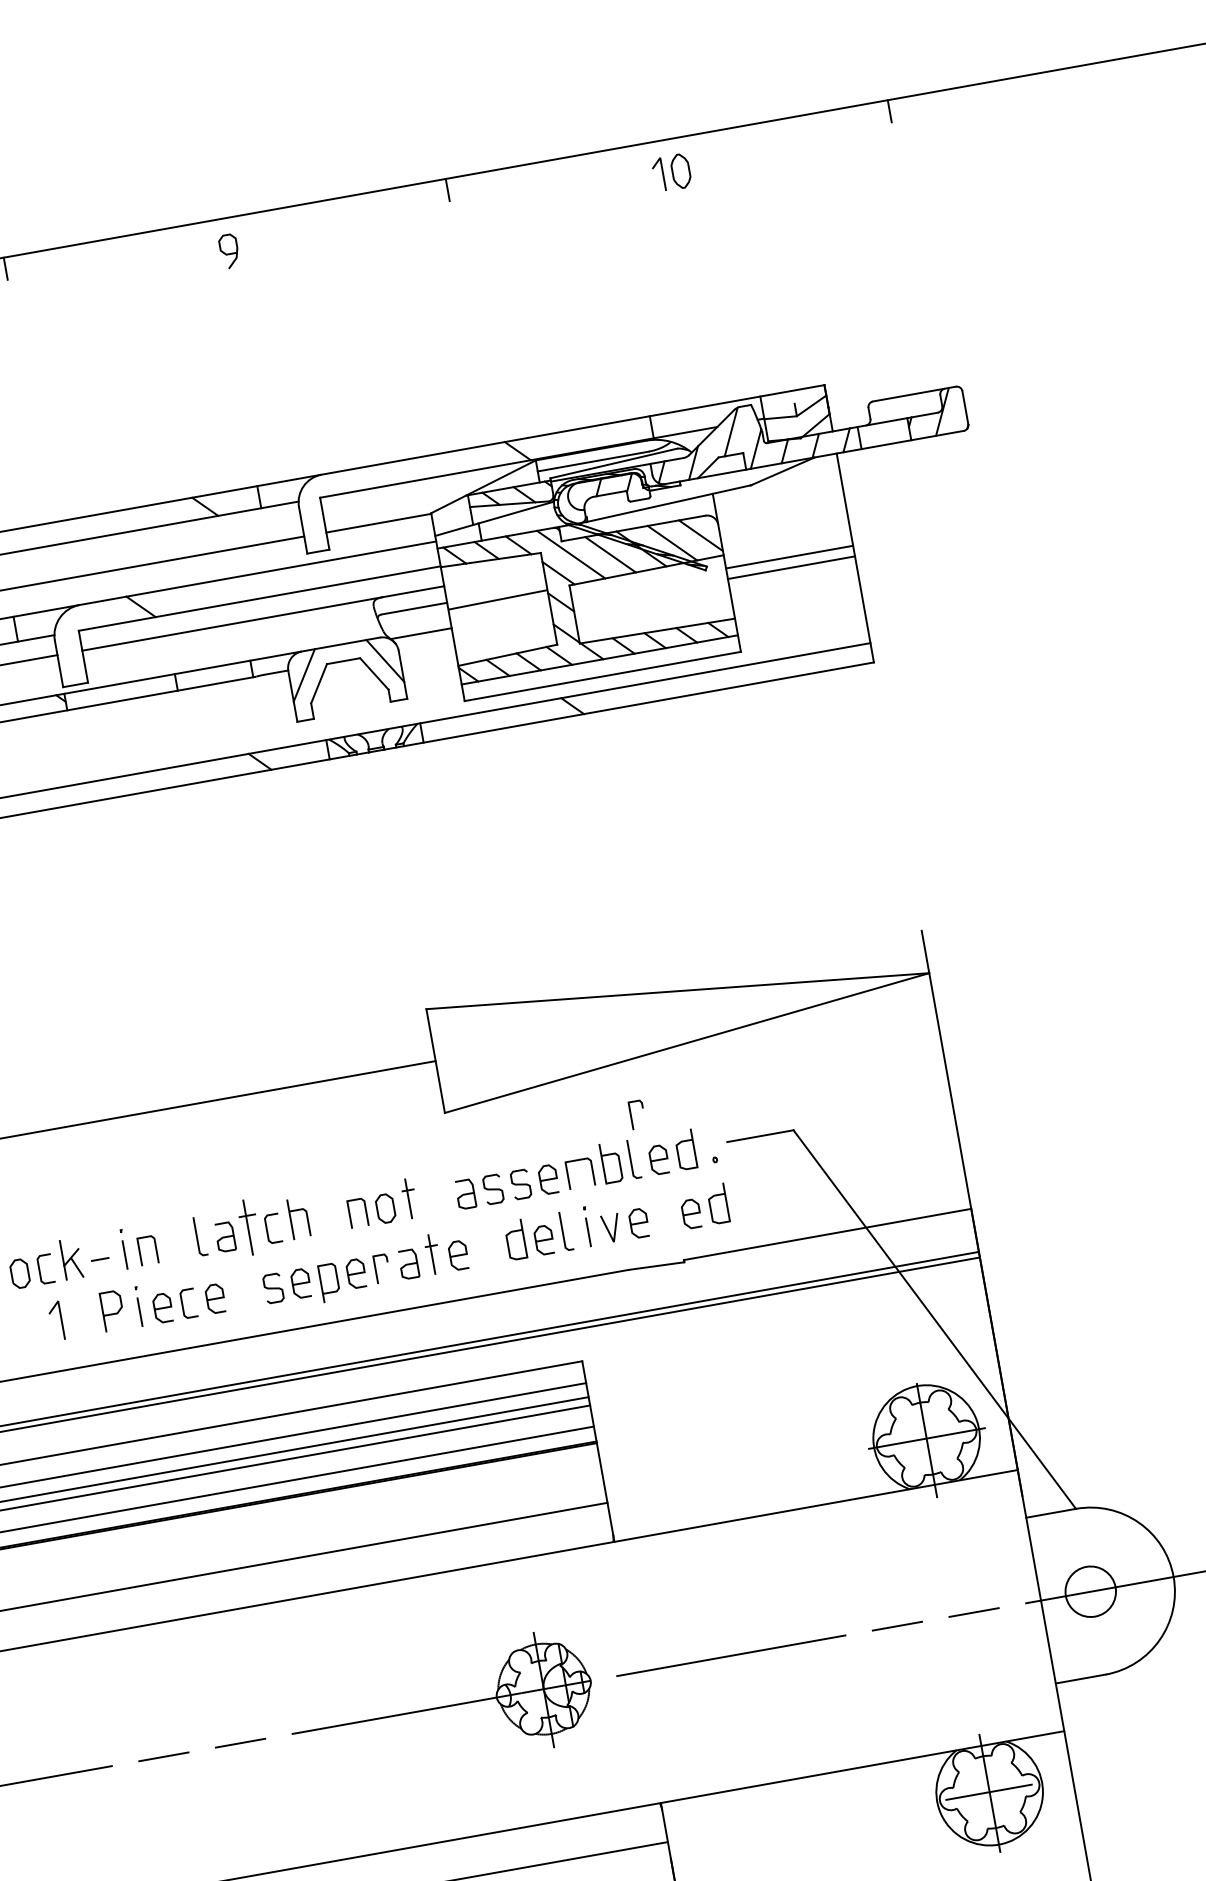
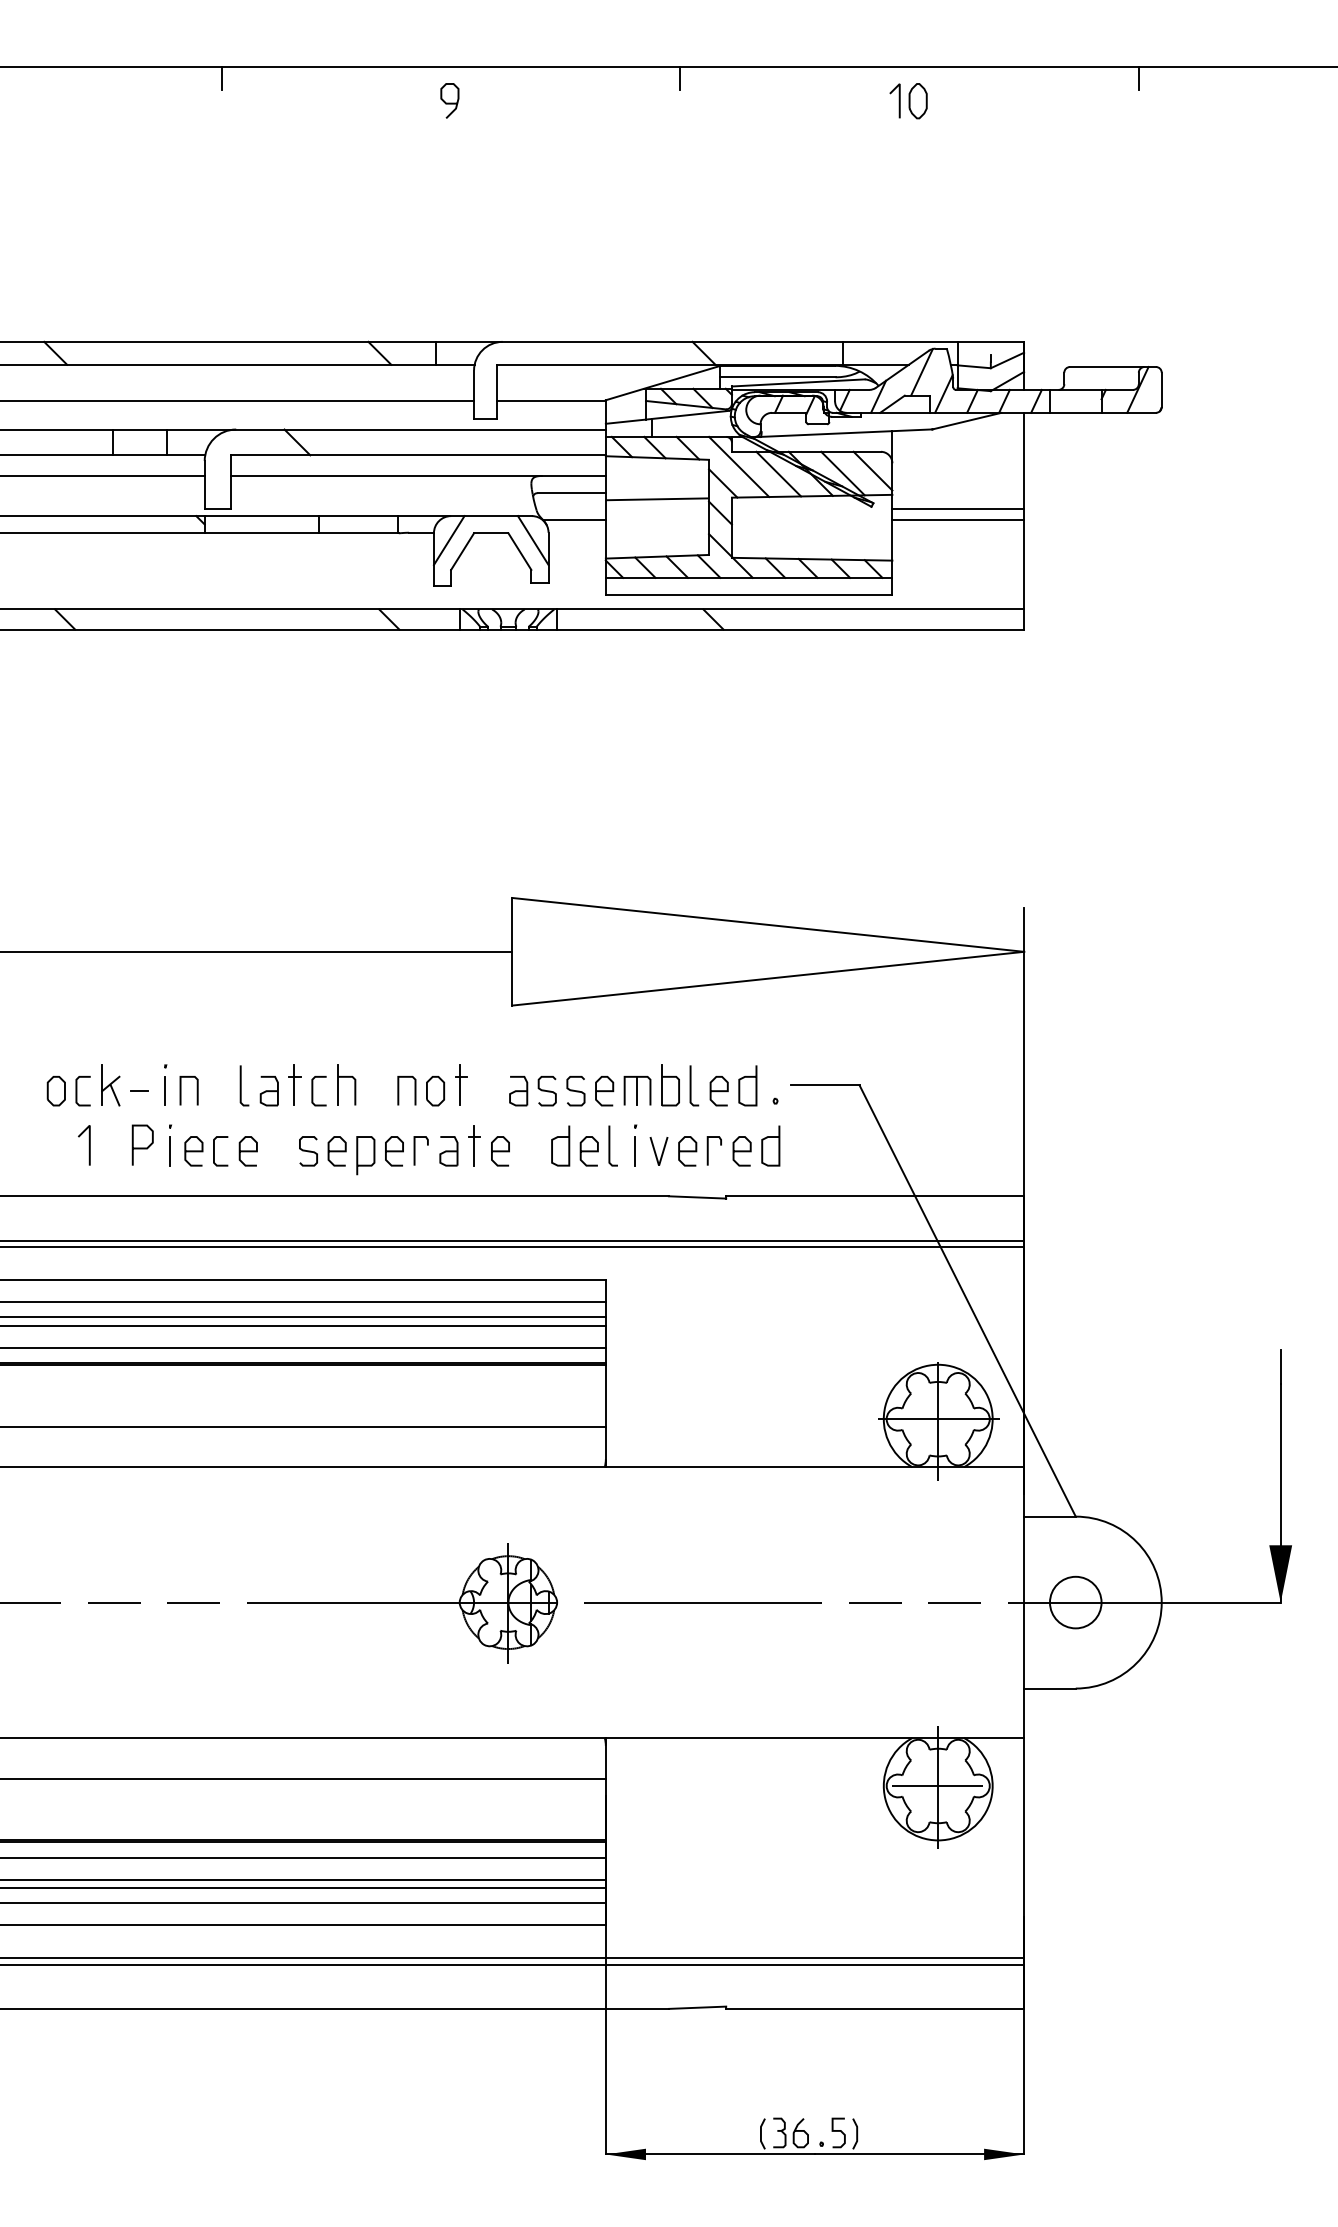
line: (631, 1115) -> (708, 1150), moved
line: (580, 1173) -> (637, 1090), added
part: (248, 1226) -> (294, 1084), size x0.71

